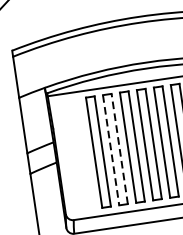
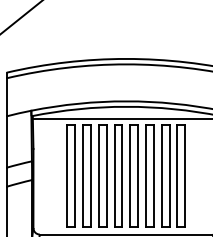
line: (120, 148) -> (91, 175), dashed -> solid
line: (111, 150) -> (83, 176), dashed -> solid

